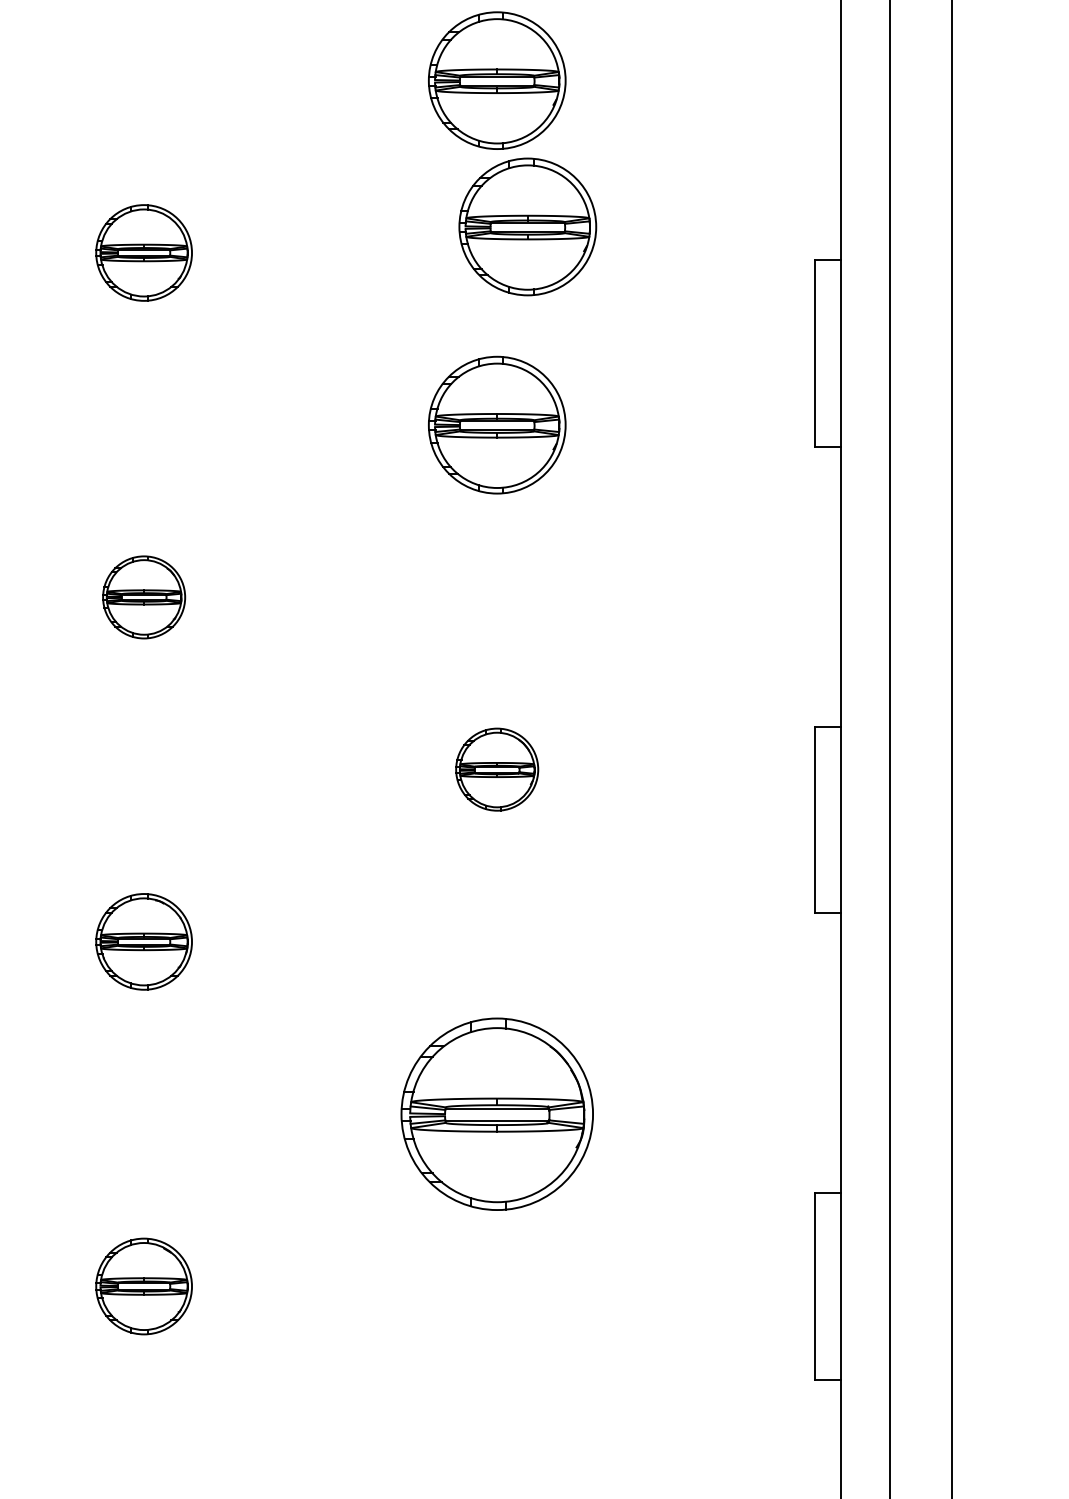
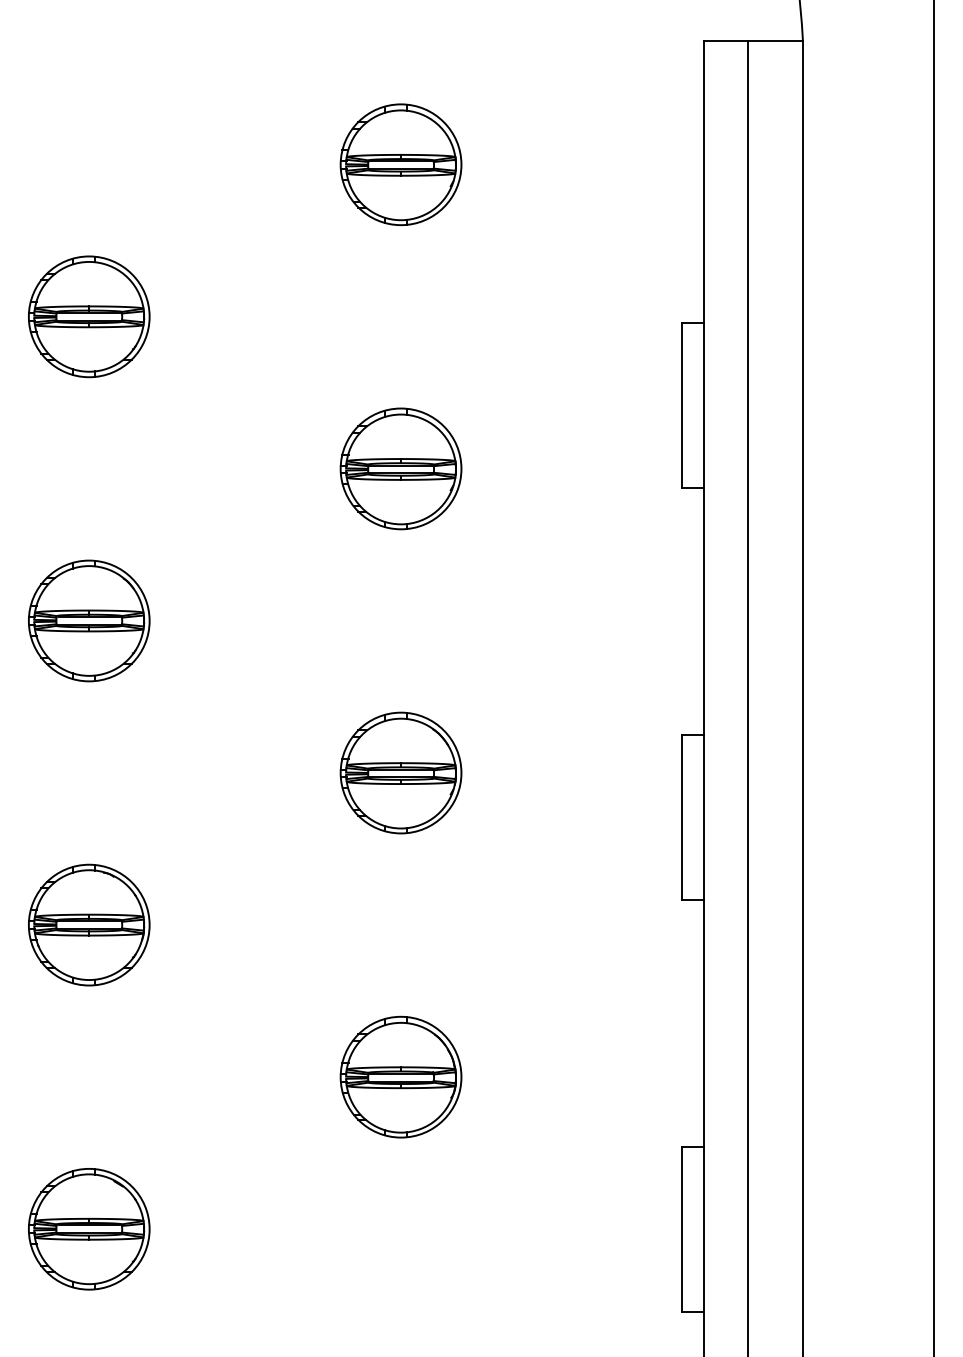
part: (527, 226) -> (427, 293), removed
part: (144, 252) -> (89, 316), size x1.43
part: (144, 596) -> (89, 620), size x1.67
part: (496, 769) -> (400, 772), size x1.67
part: (144, 941) -> (89, 924), size x1.43
part: (496, 1113) -> (400, 1076), size x0.71
part: (144, 1286) -> (89, 1229), size x1.43

